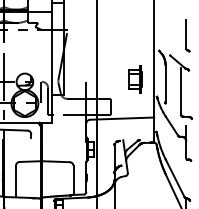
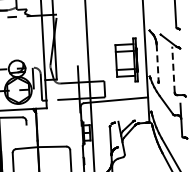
part: (135, 79) -> (127, 60), size x1.6
line: (165, 84) -> (157, 63), solid -> dashed
line: (181, 90) -> (173, 68), solid -> dashed

